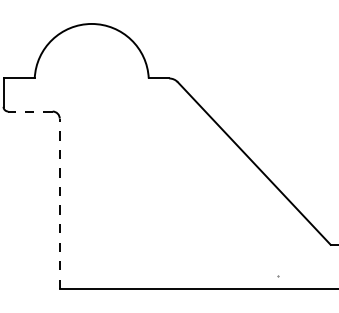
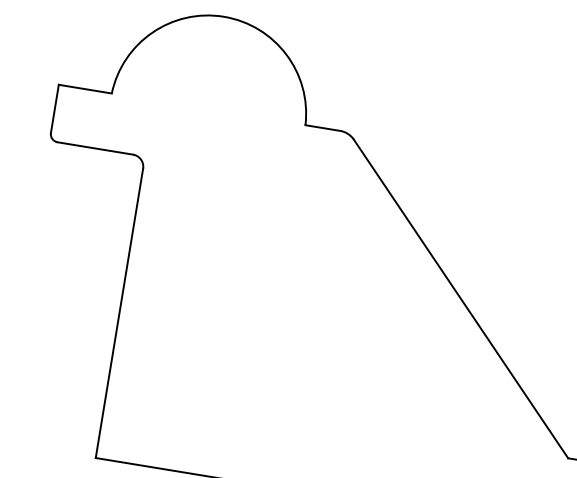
line: (29, 111) -> (93, 148), dashed -> solid
line: (59, 203) -> (119, 312), dashed -> solid

